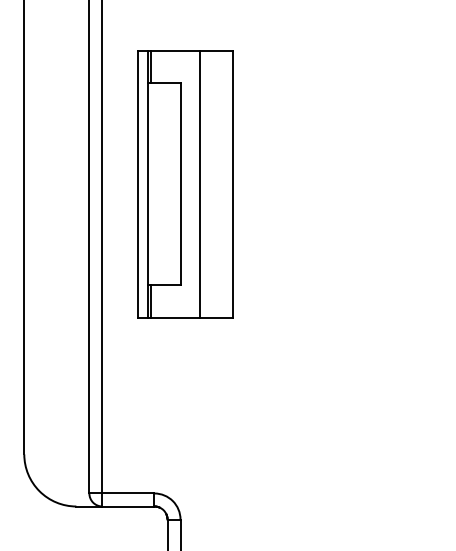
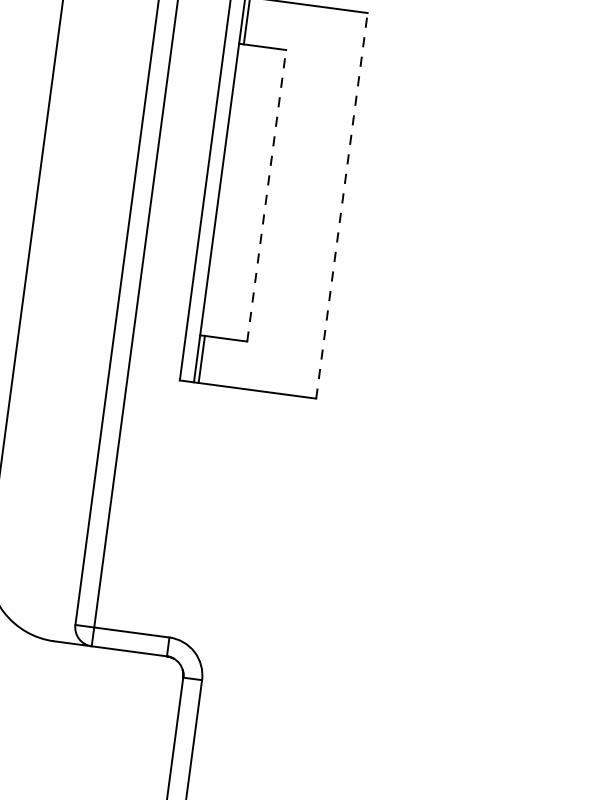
line: (200, 183) -> (295, 198), removed
line: (232, 183) -> (341, 204), solid -> dashed
line: (180, 184) -> (266, 196), solid -> dashed

